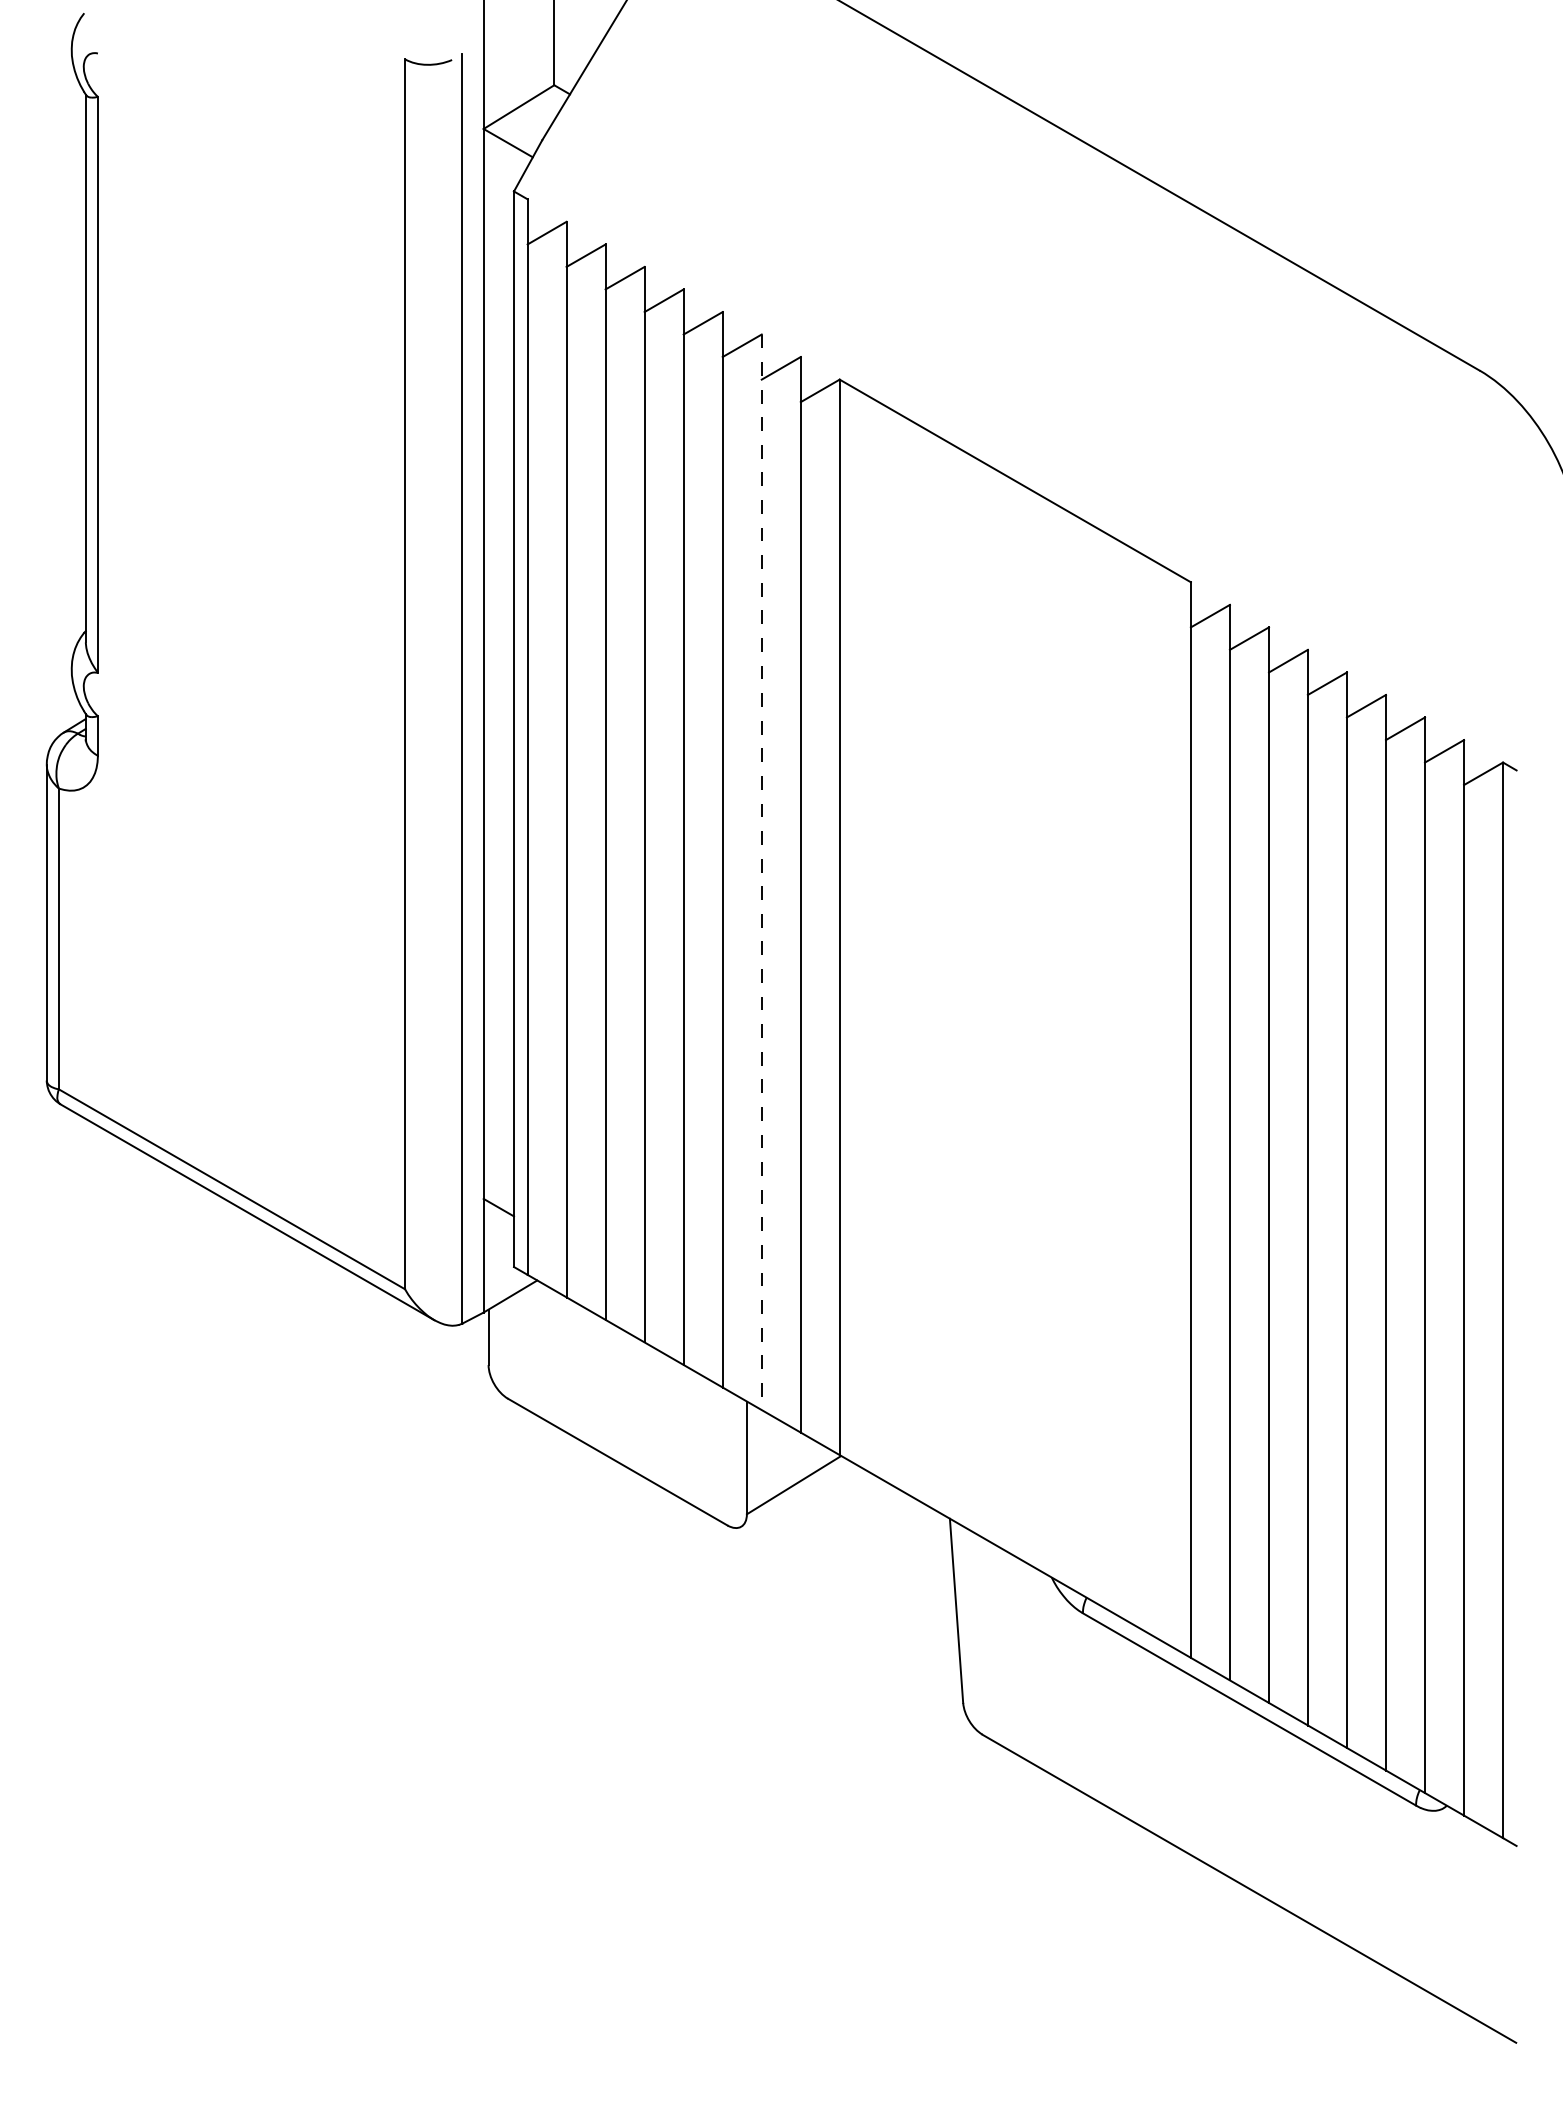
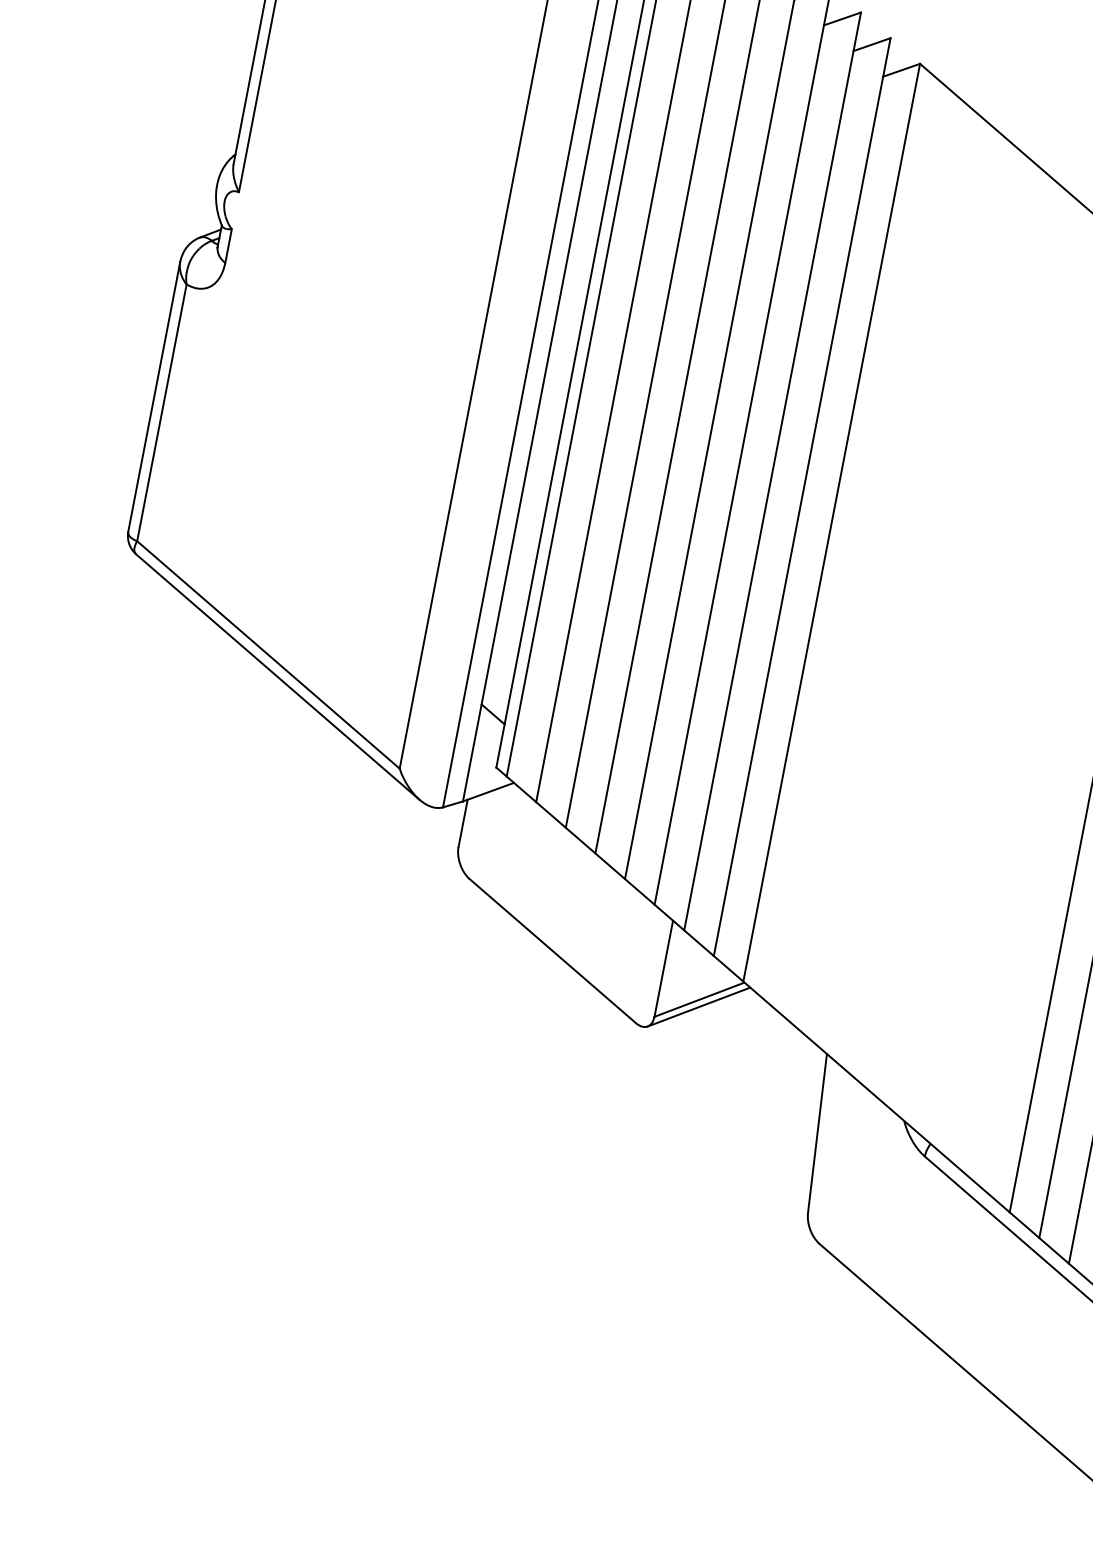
line: (761, 872) -> (772, 471), dashed -> solid
line: (794, 1493) -> (698, 1006), added

